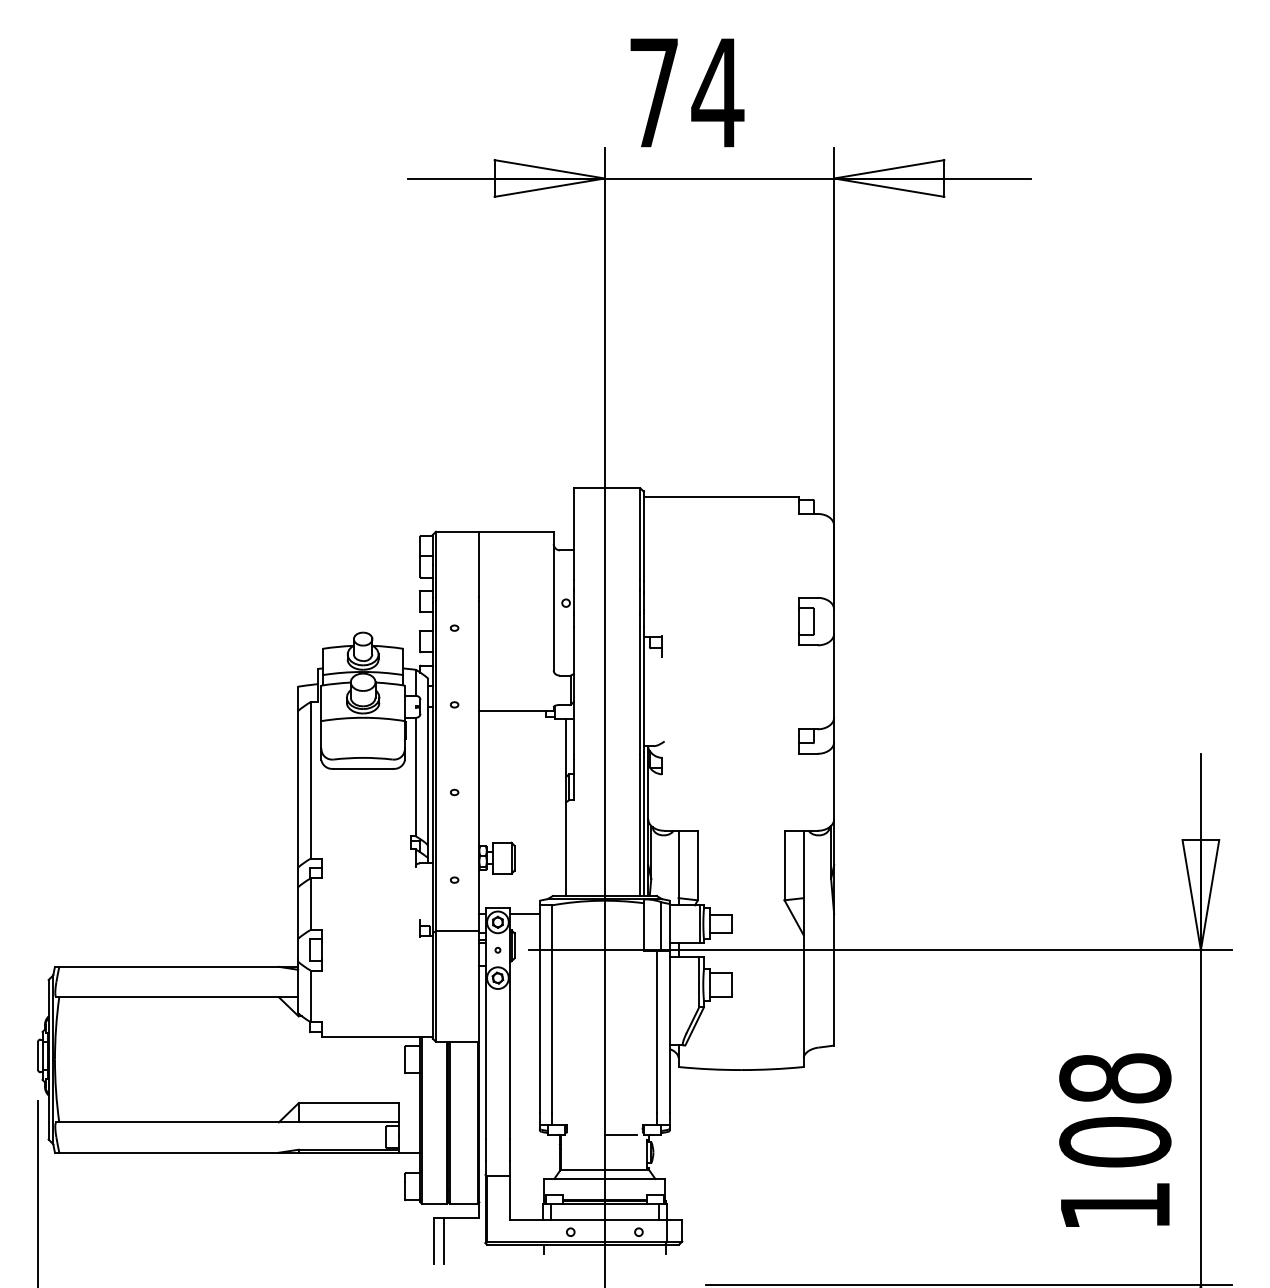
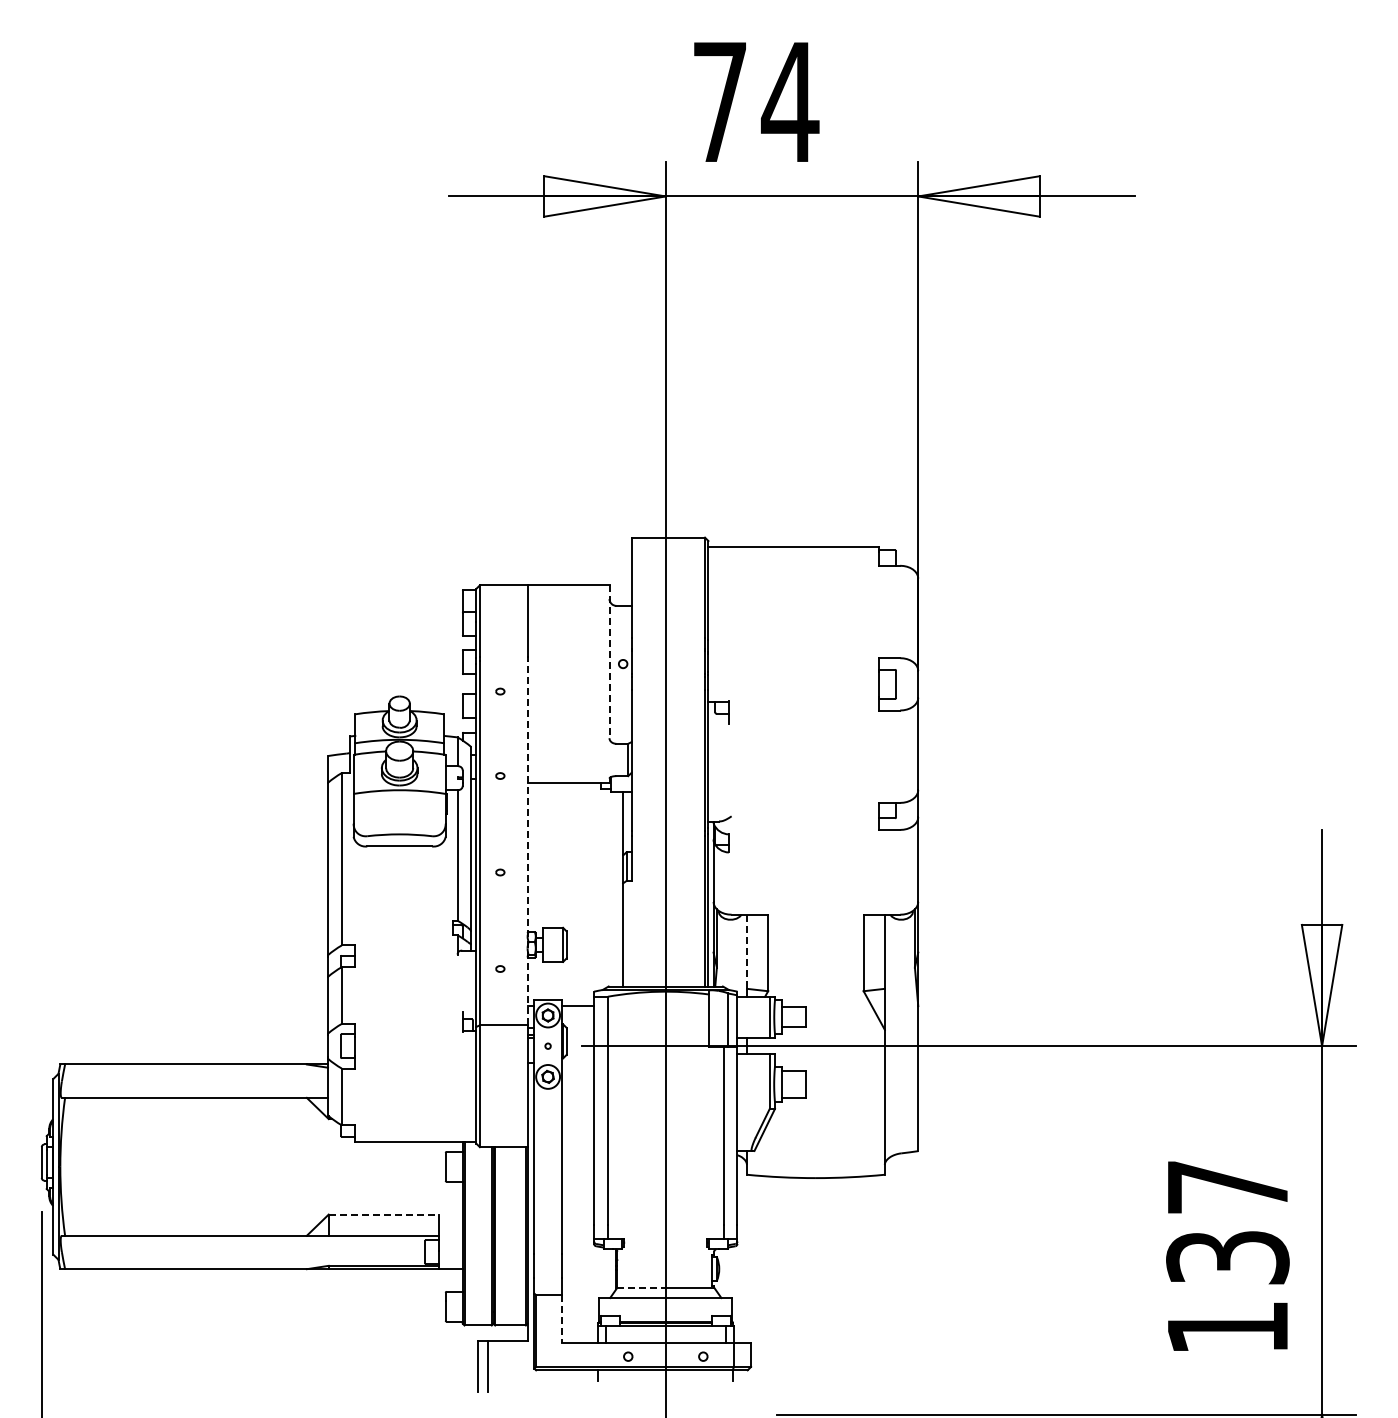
line: (553, 601) -> (609, 662), solid -> dashed
line: (479, 766) -> (527, 843), solid -> dashed
line: (679, 865) -> (747, 952), solid -> dashed
line: (349, 1103) -> (384, 1214), solid -> dashed
text: (1114, 1110) -> (1227, 1222), 108 -> 137
line: (620, 1134) -> (683, 1249), removed
line: (583, 1169) -> (642, 1287), solid -> dashed
line: (510, 1198) -> (561, 1319), solid -> dashed

